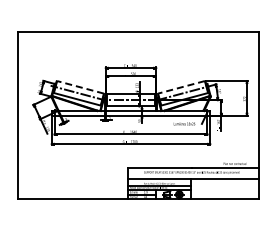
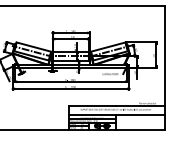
line: (80, 87) -> (33, 47), dashed -> solid
line: (181, 87) -> (108, 47), dashed -> solid

